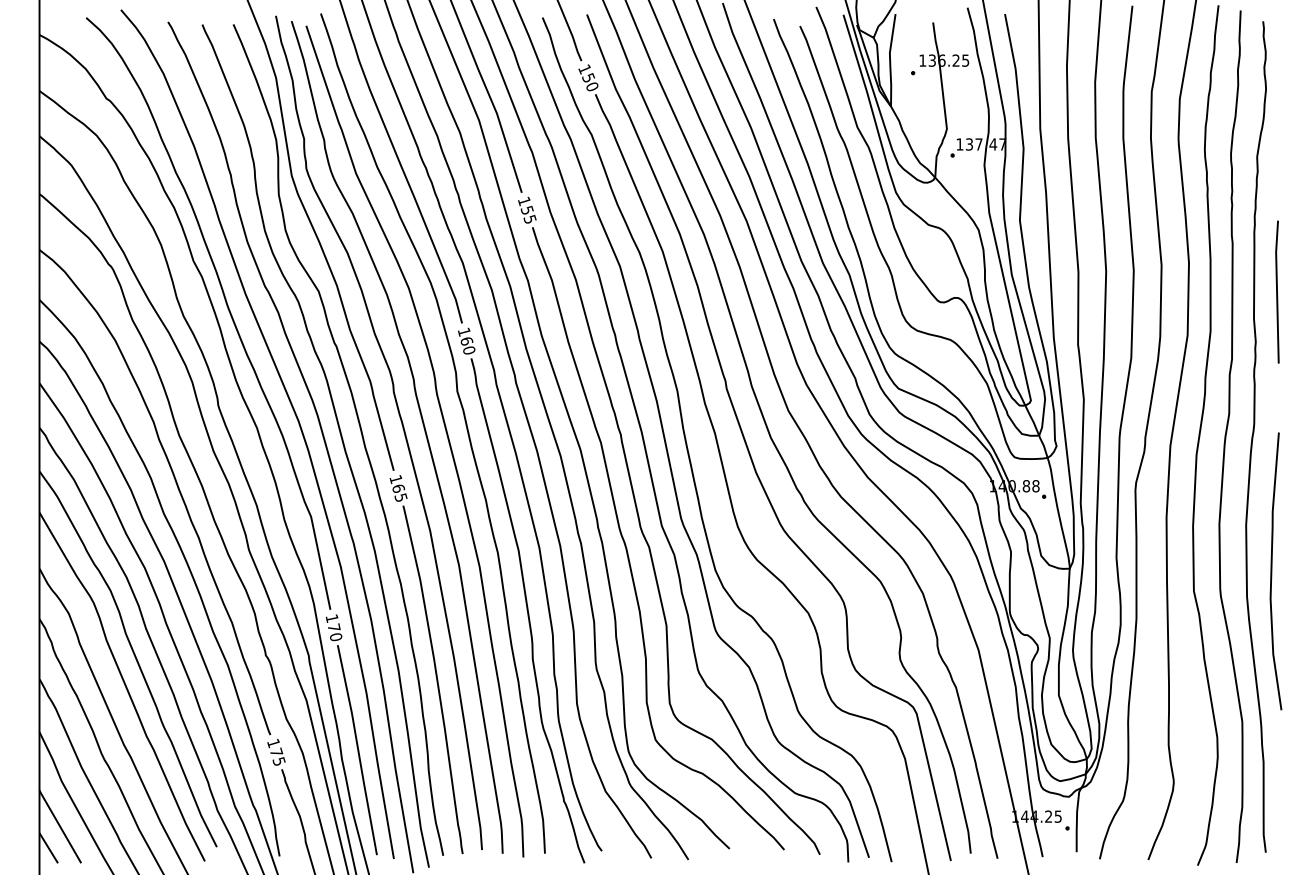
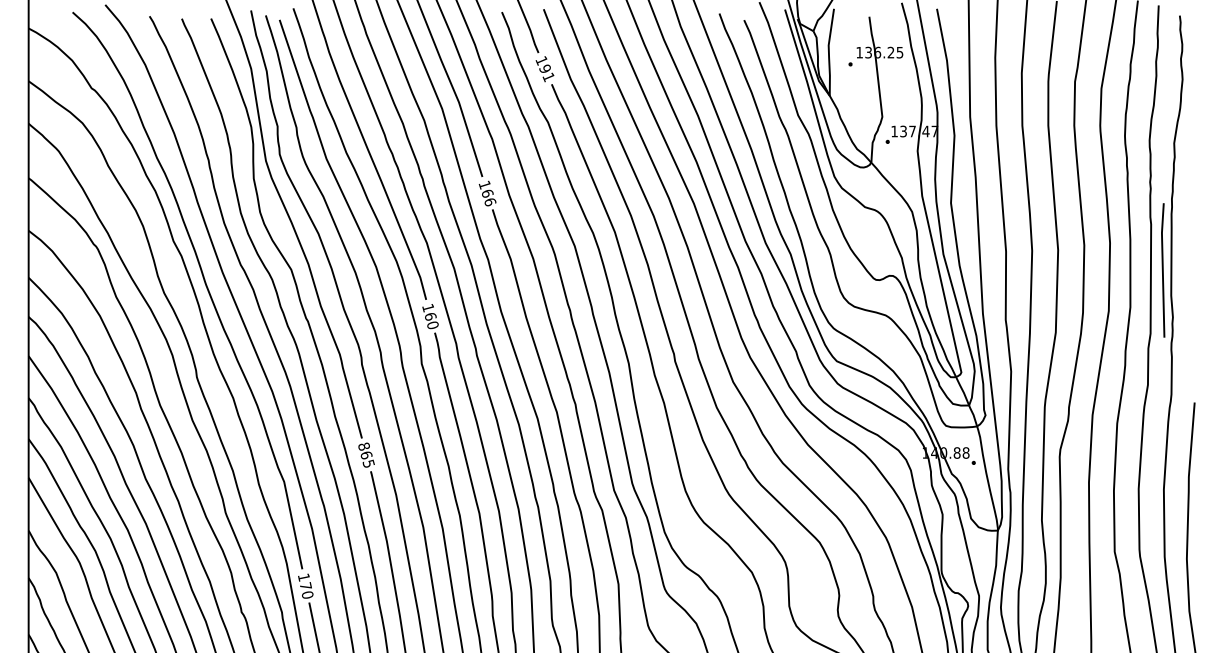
text: (590, 82) -> (547, 73), 150 -> 191
text: (528, 214) -> (488, 197), 155 -> 166
line: (1277, 291) -> (1163, 269), moved
text: (395, 479) -> (363, 446), 165 -> 865

